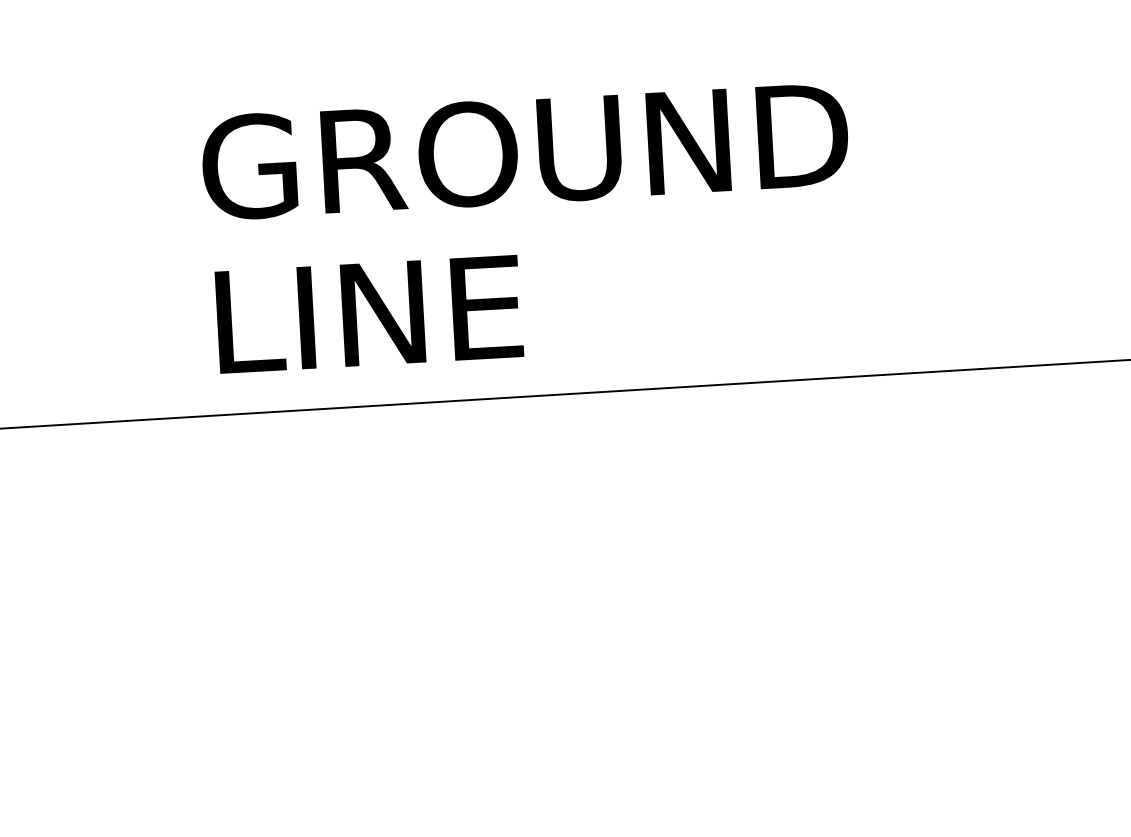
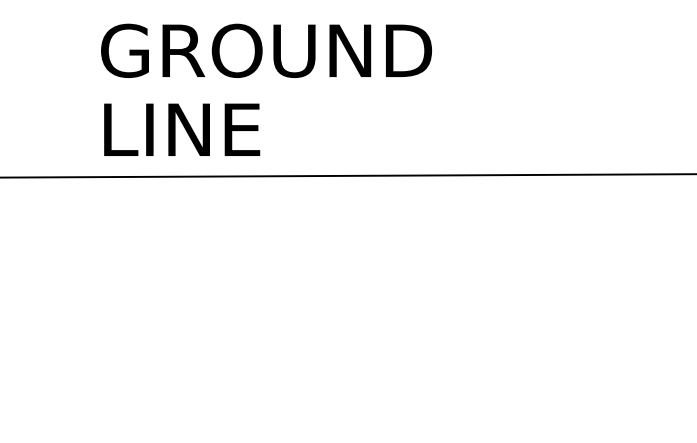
text: (529, 226) -> (266, 89), moved

